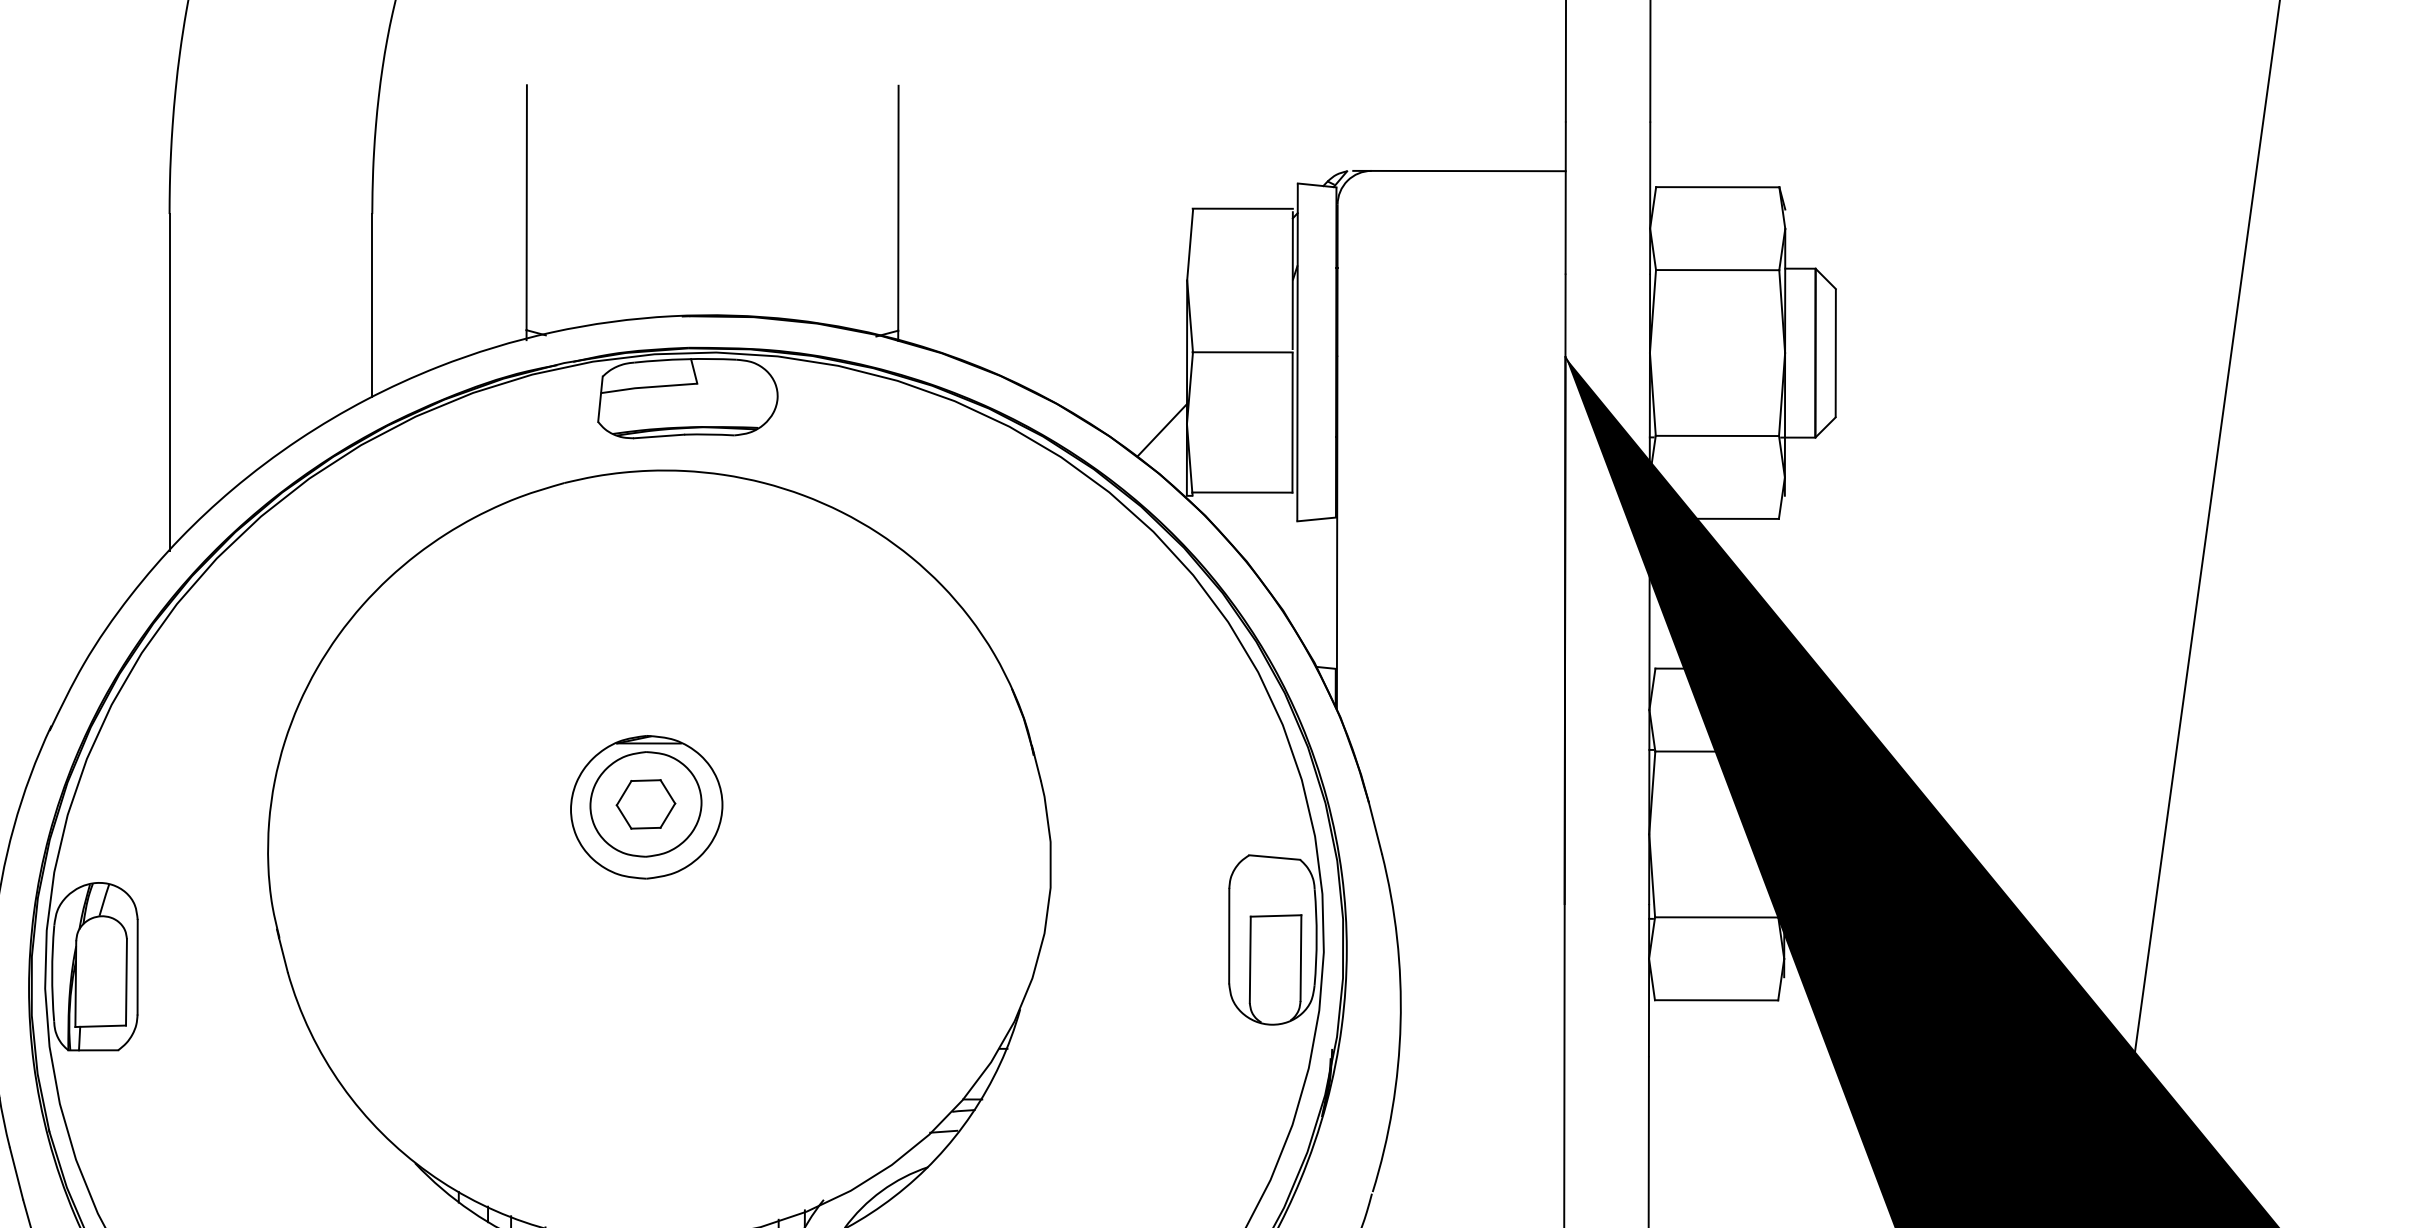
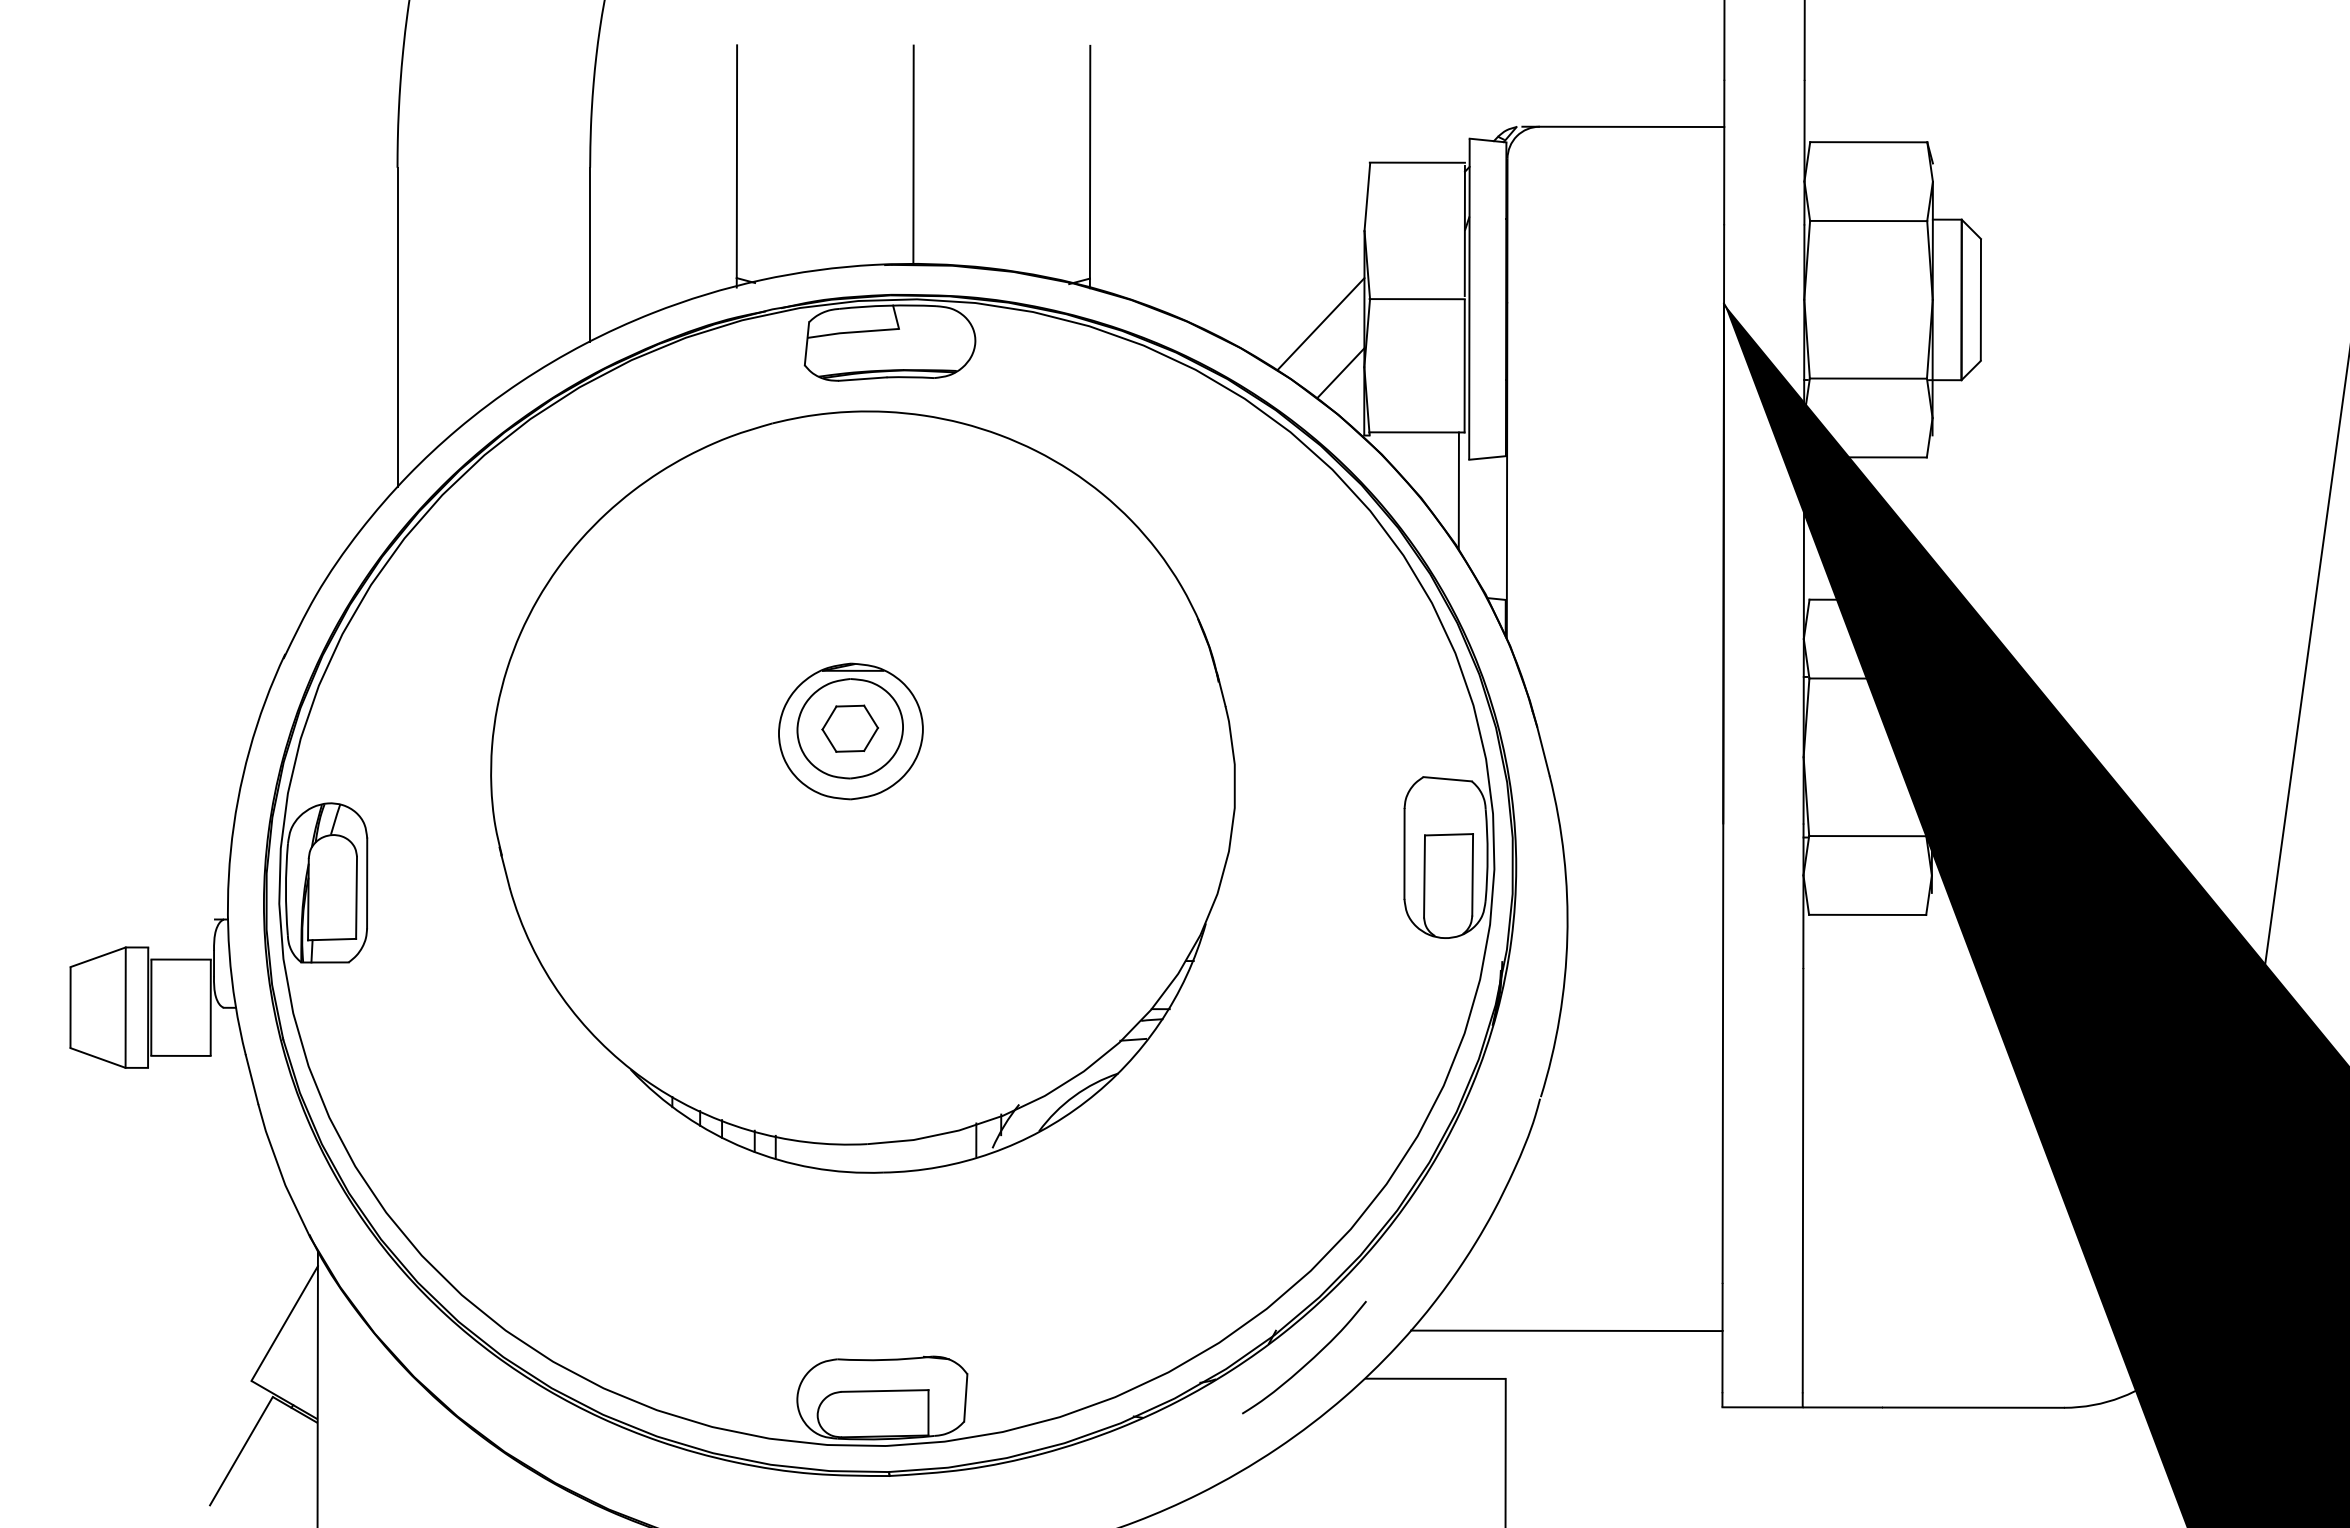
line: (712, 200) -> (913, 154), added
line: (1140, 379) -> (1320, 324), added
line: (1286, 553) -> (1458, 490), added

